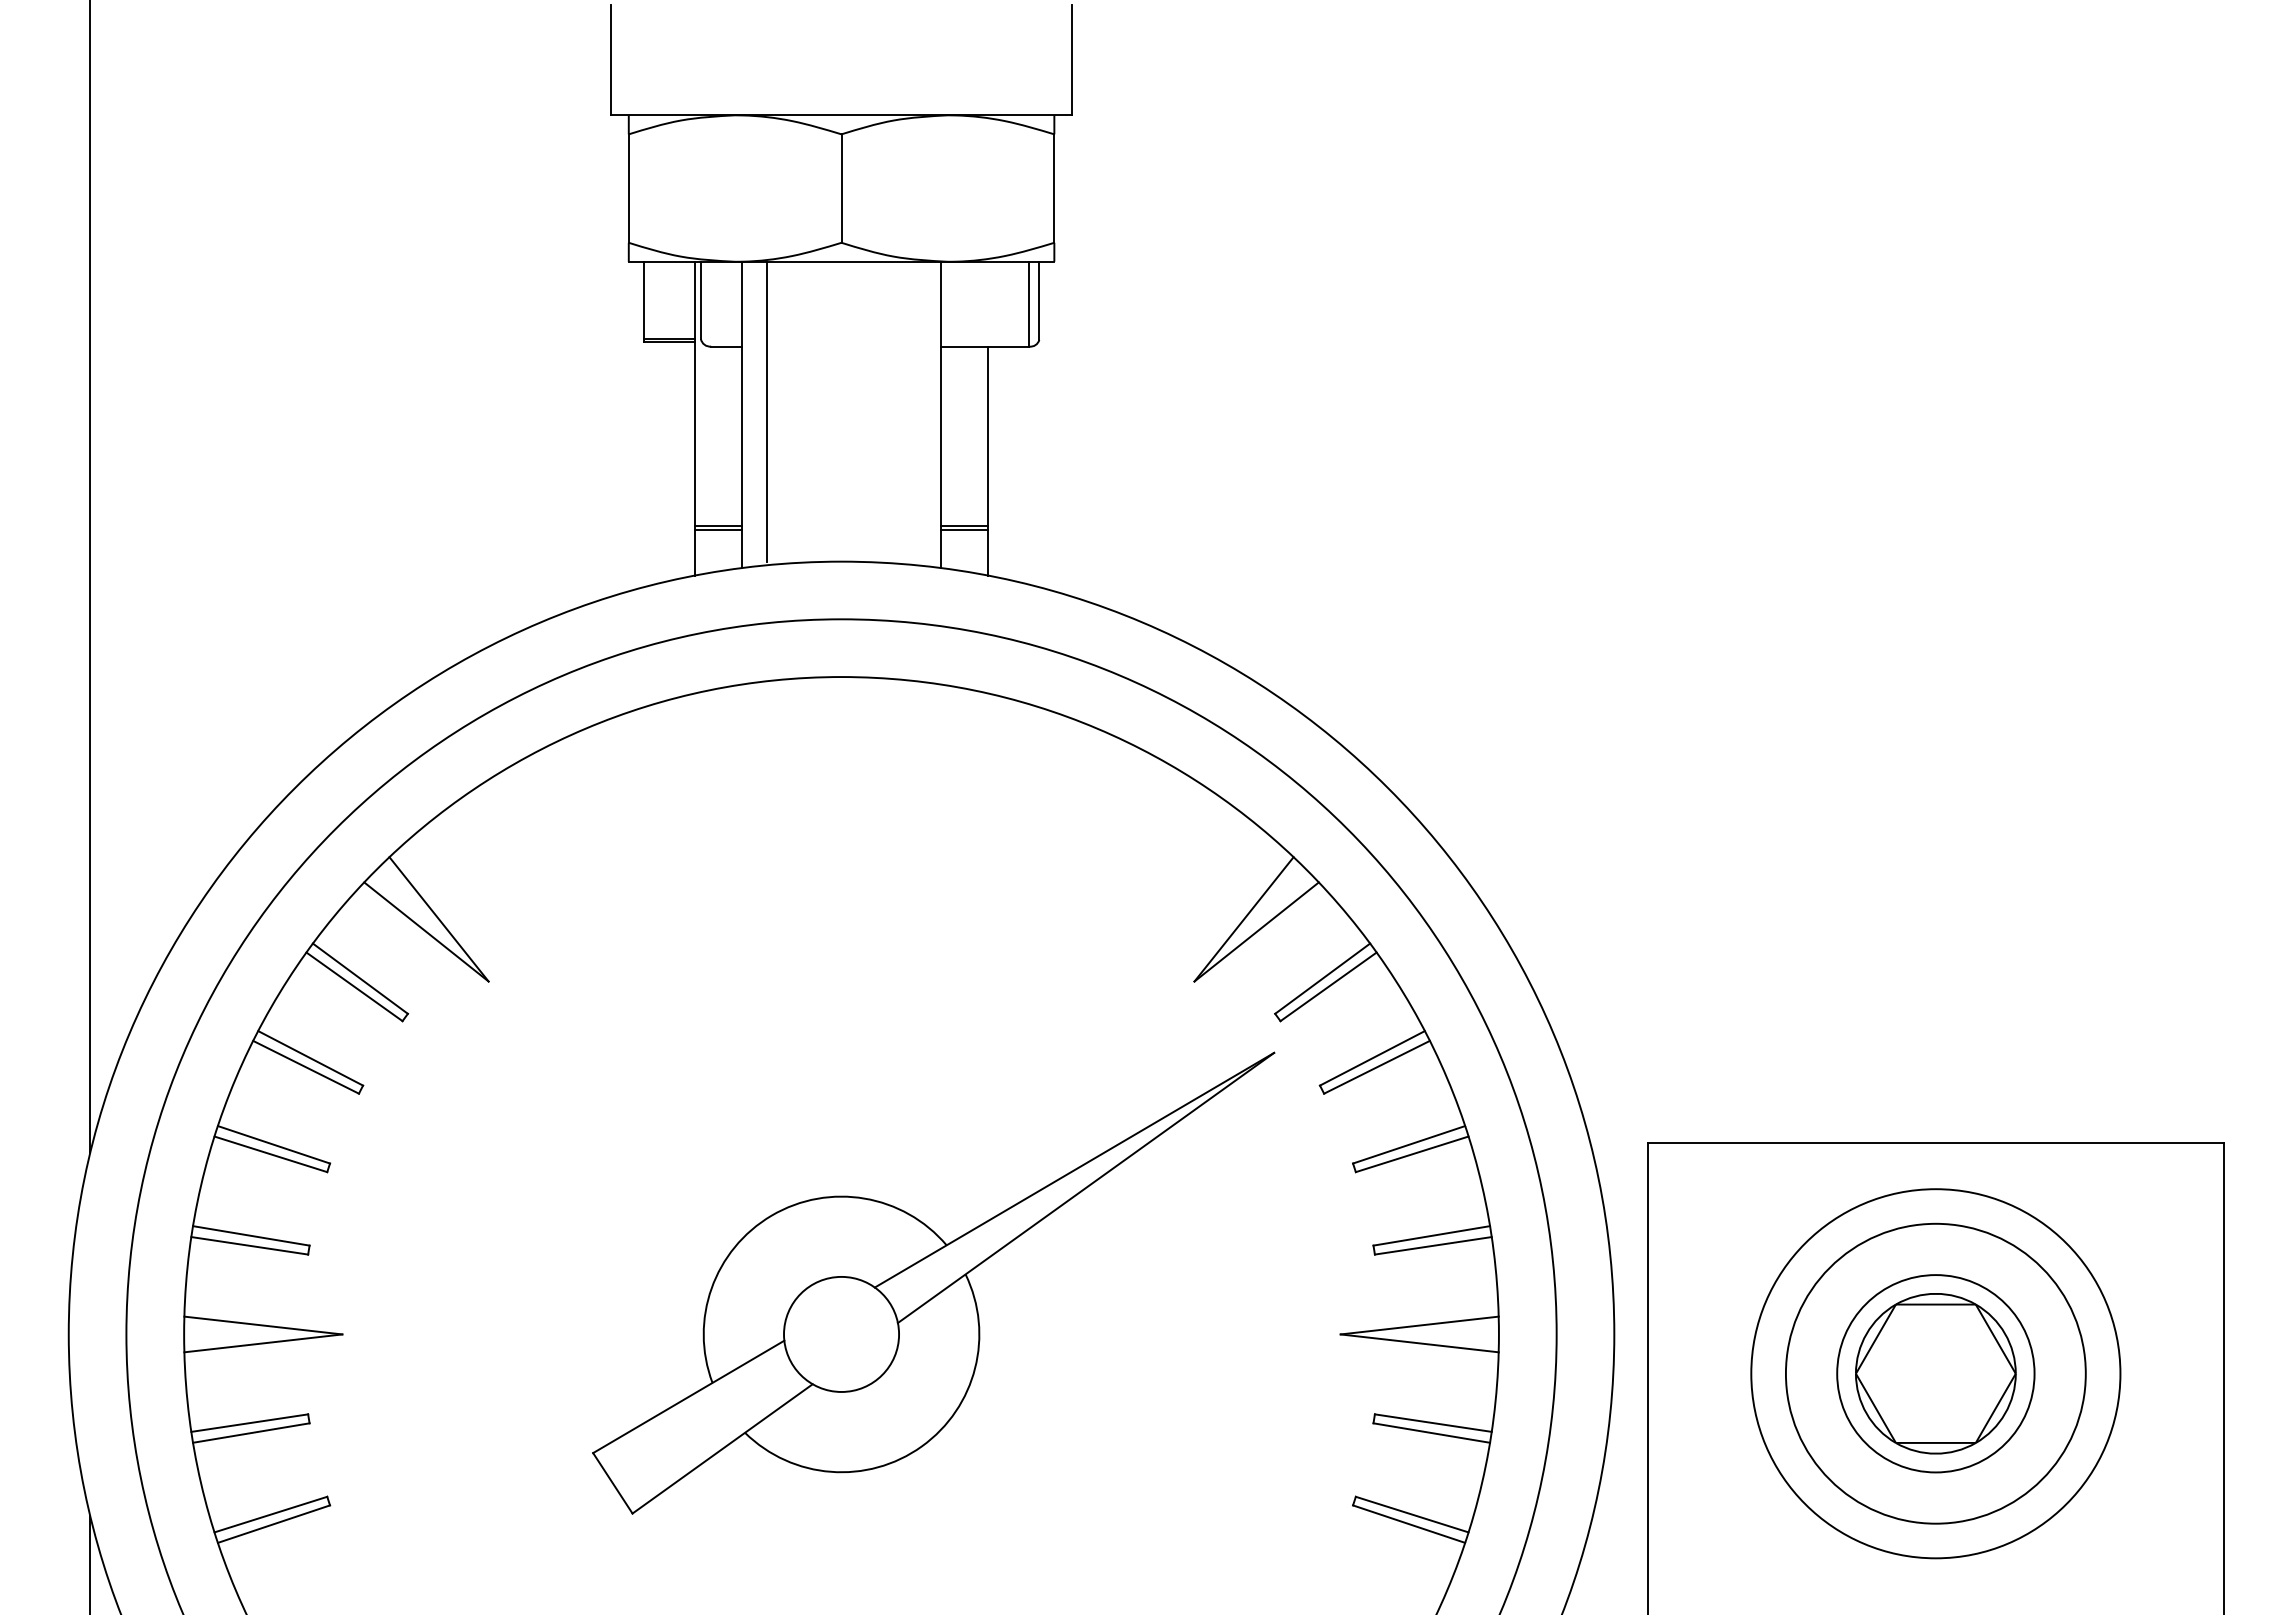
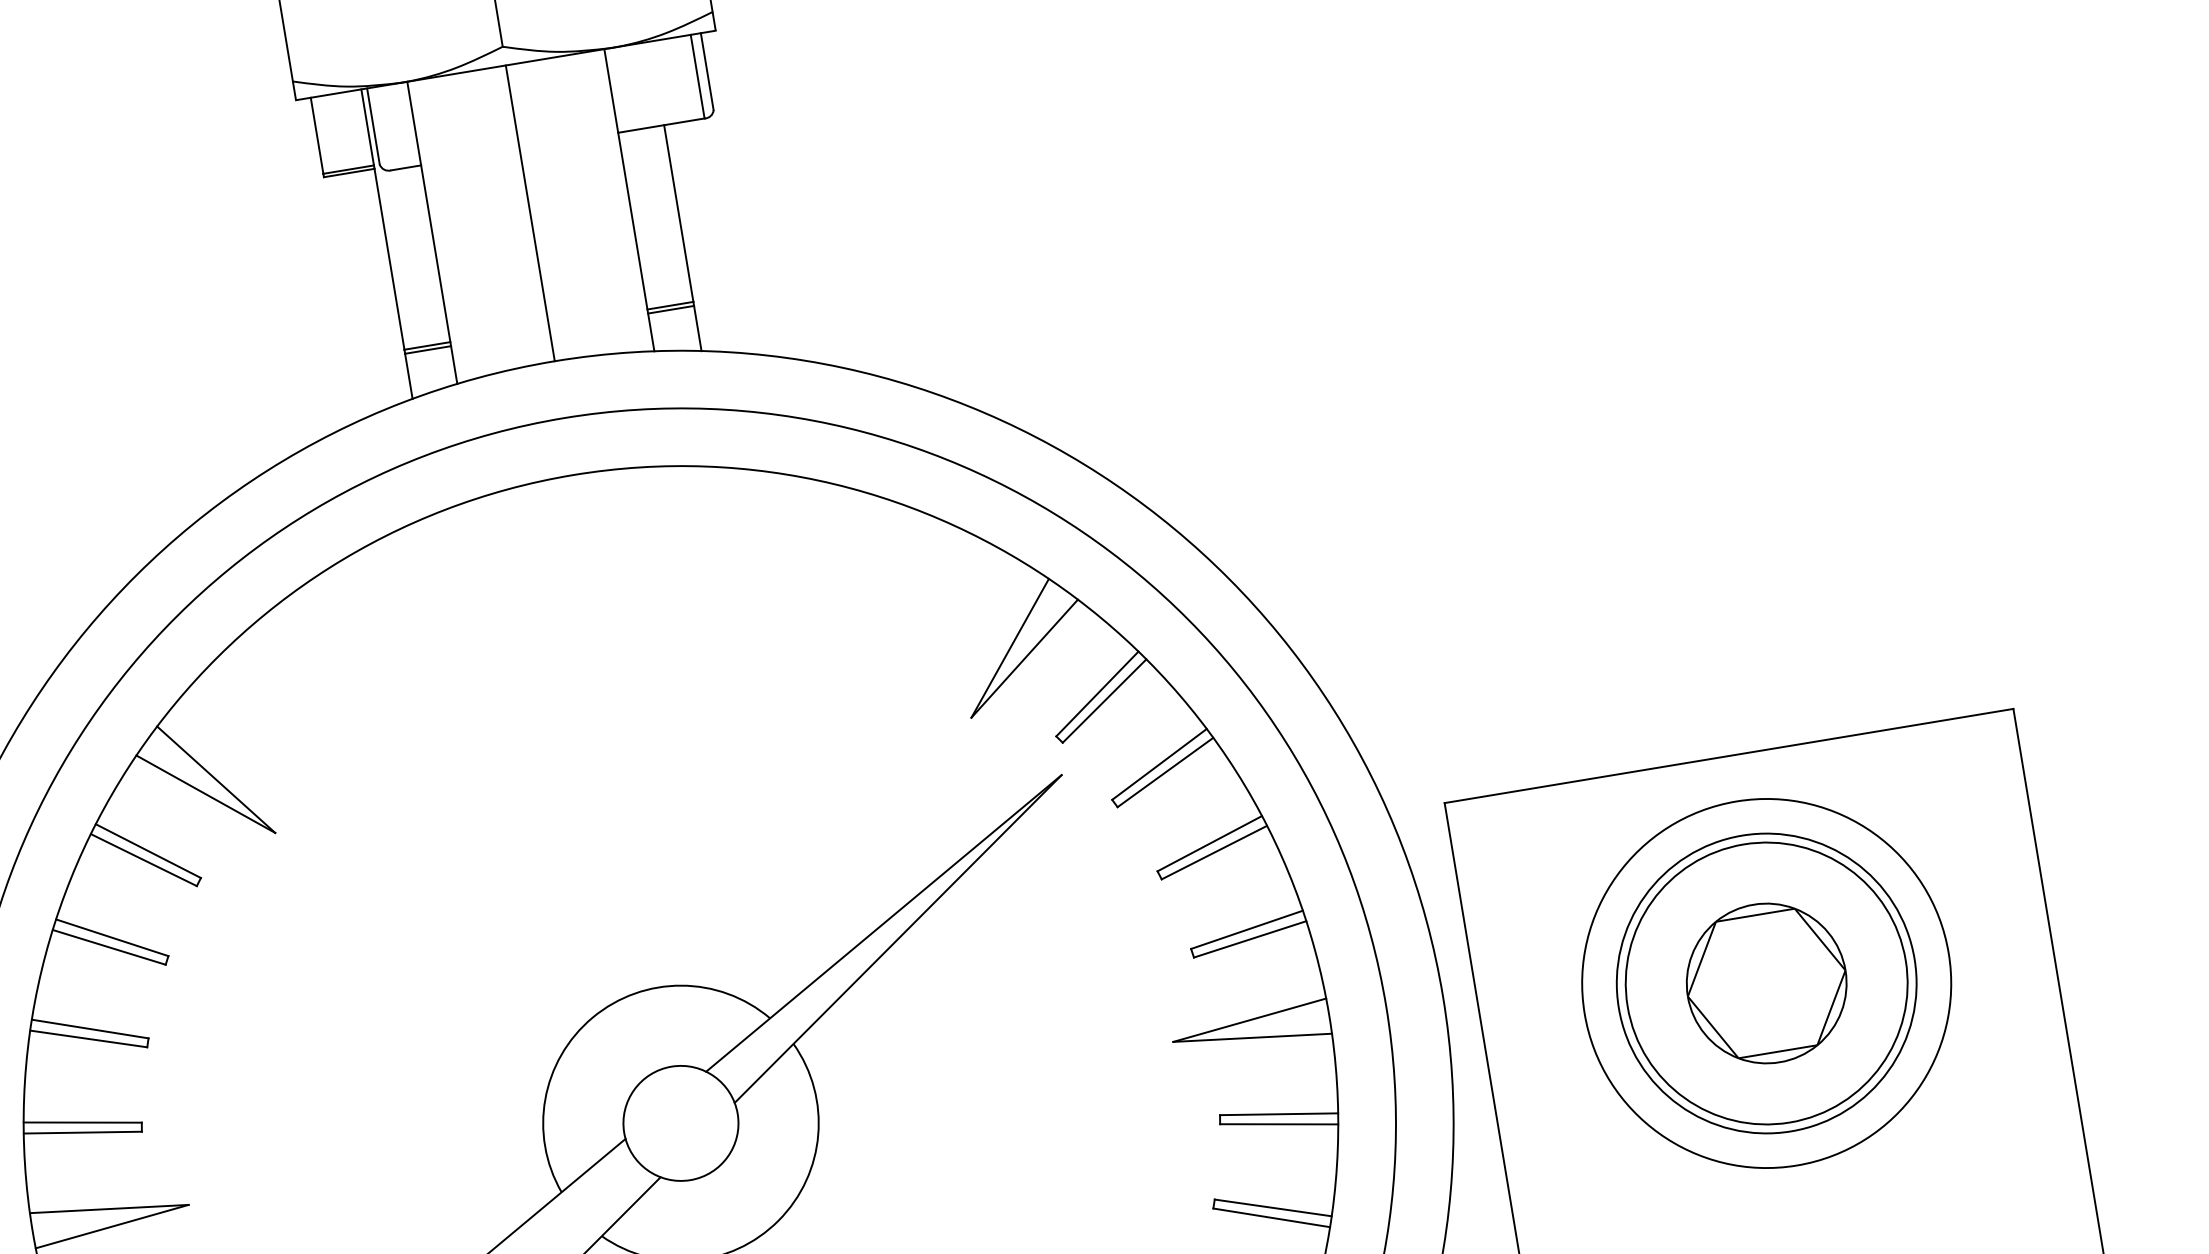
line: (766, 411) -> (530, 213), moved
circle: (1935, 1373) -> (1766, 983), size x1.43

